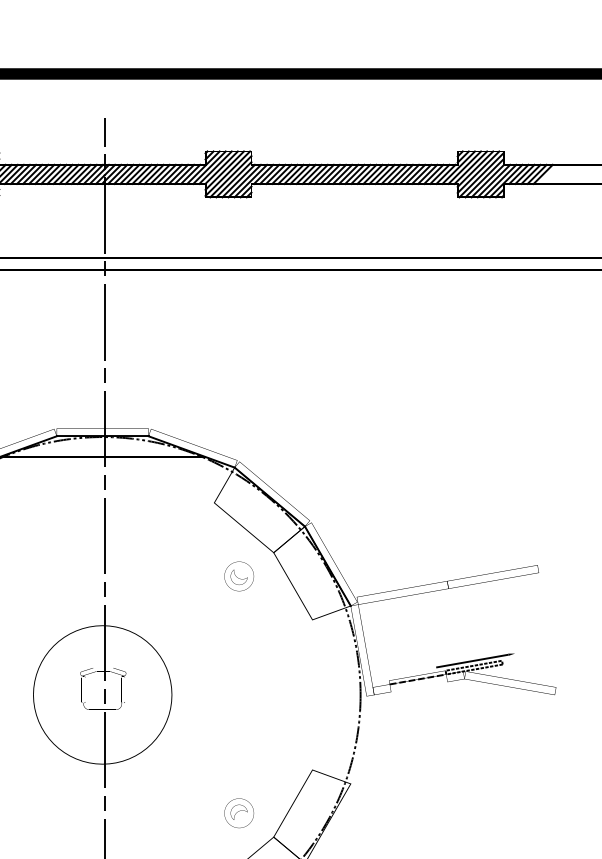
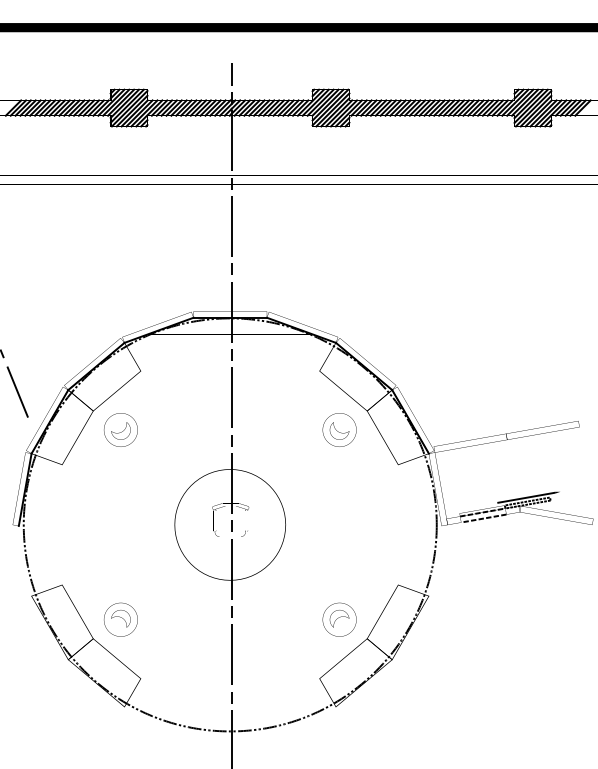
part: (239, 575) -> (339, 429), size x1.43
line: (418, 686) -> (483, 518), added
part: (239, 813) -> (339, 619), size x1.43

